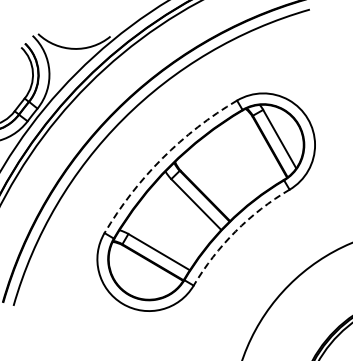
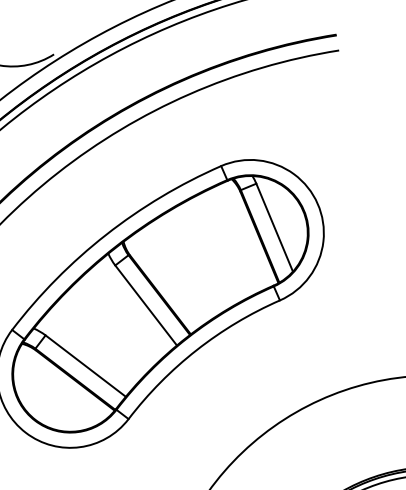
arc: (162, 158) -> (106, 234), dashed -> solid
arc: (235, 231) -> (196, 350), dashed -> solid

